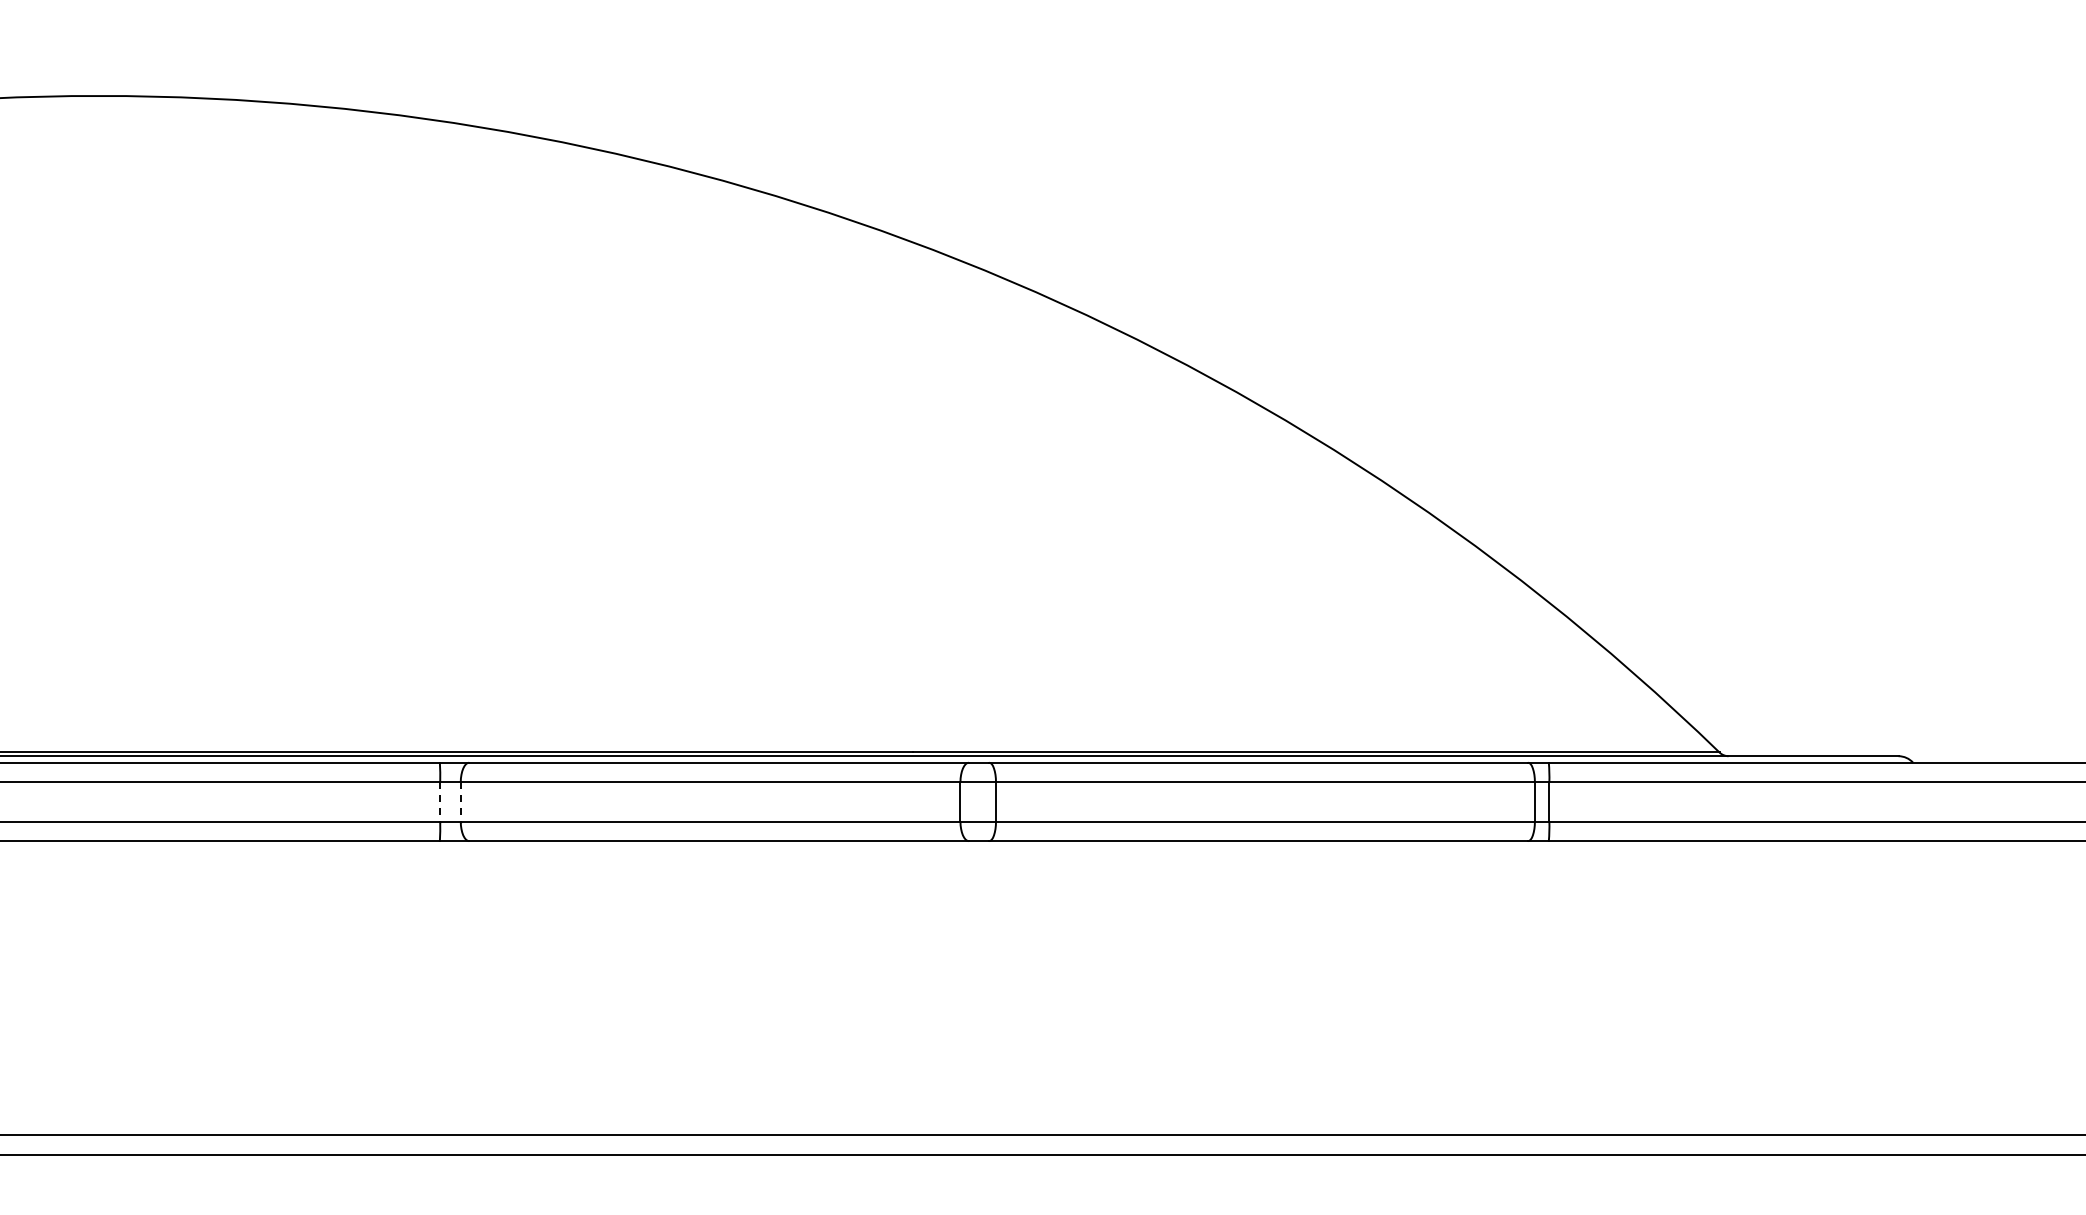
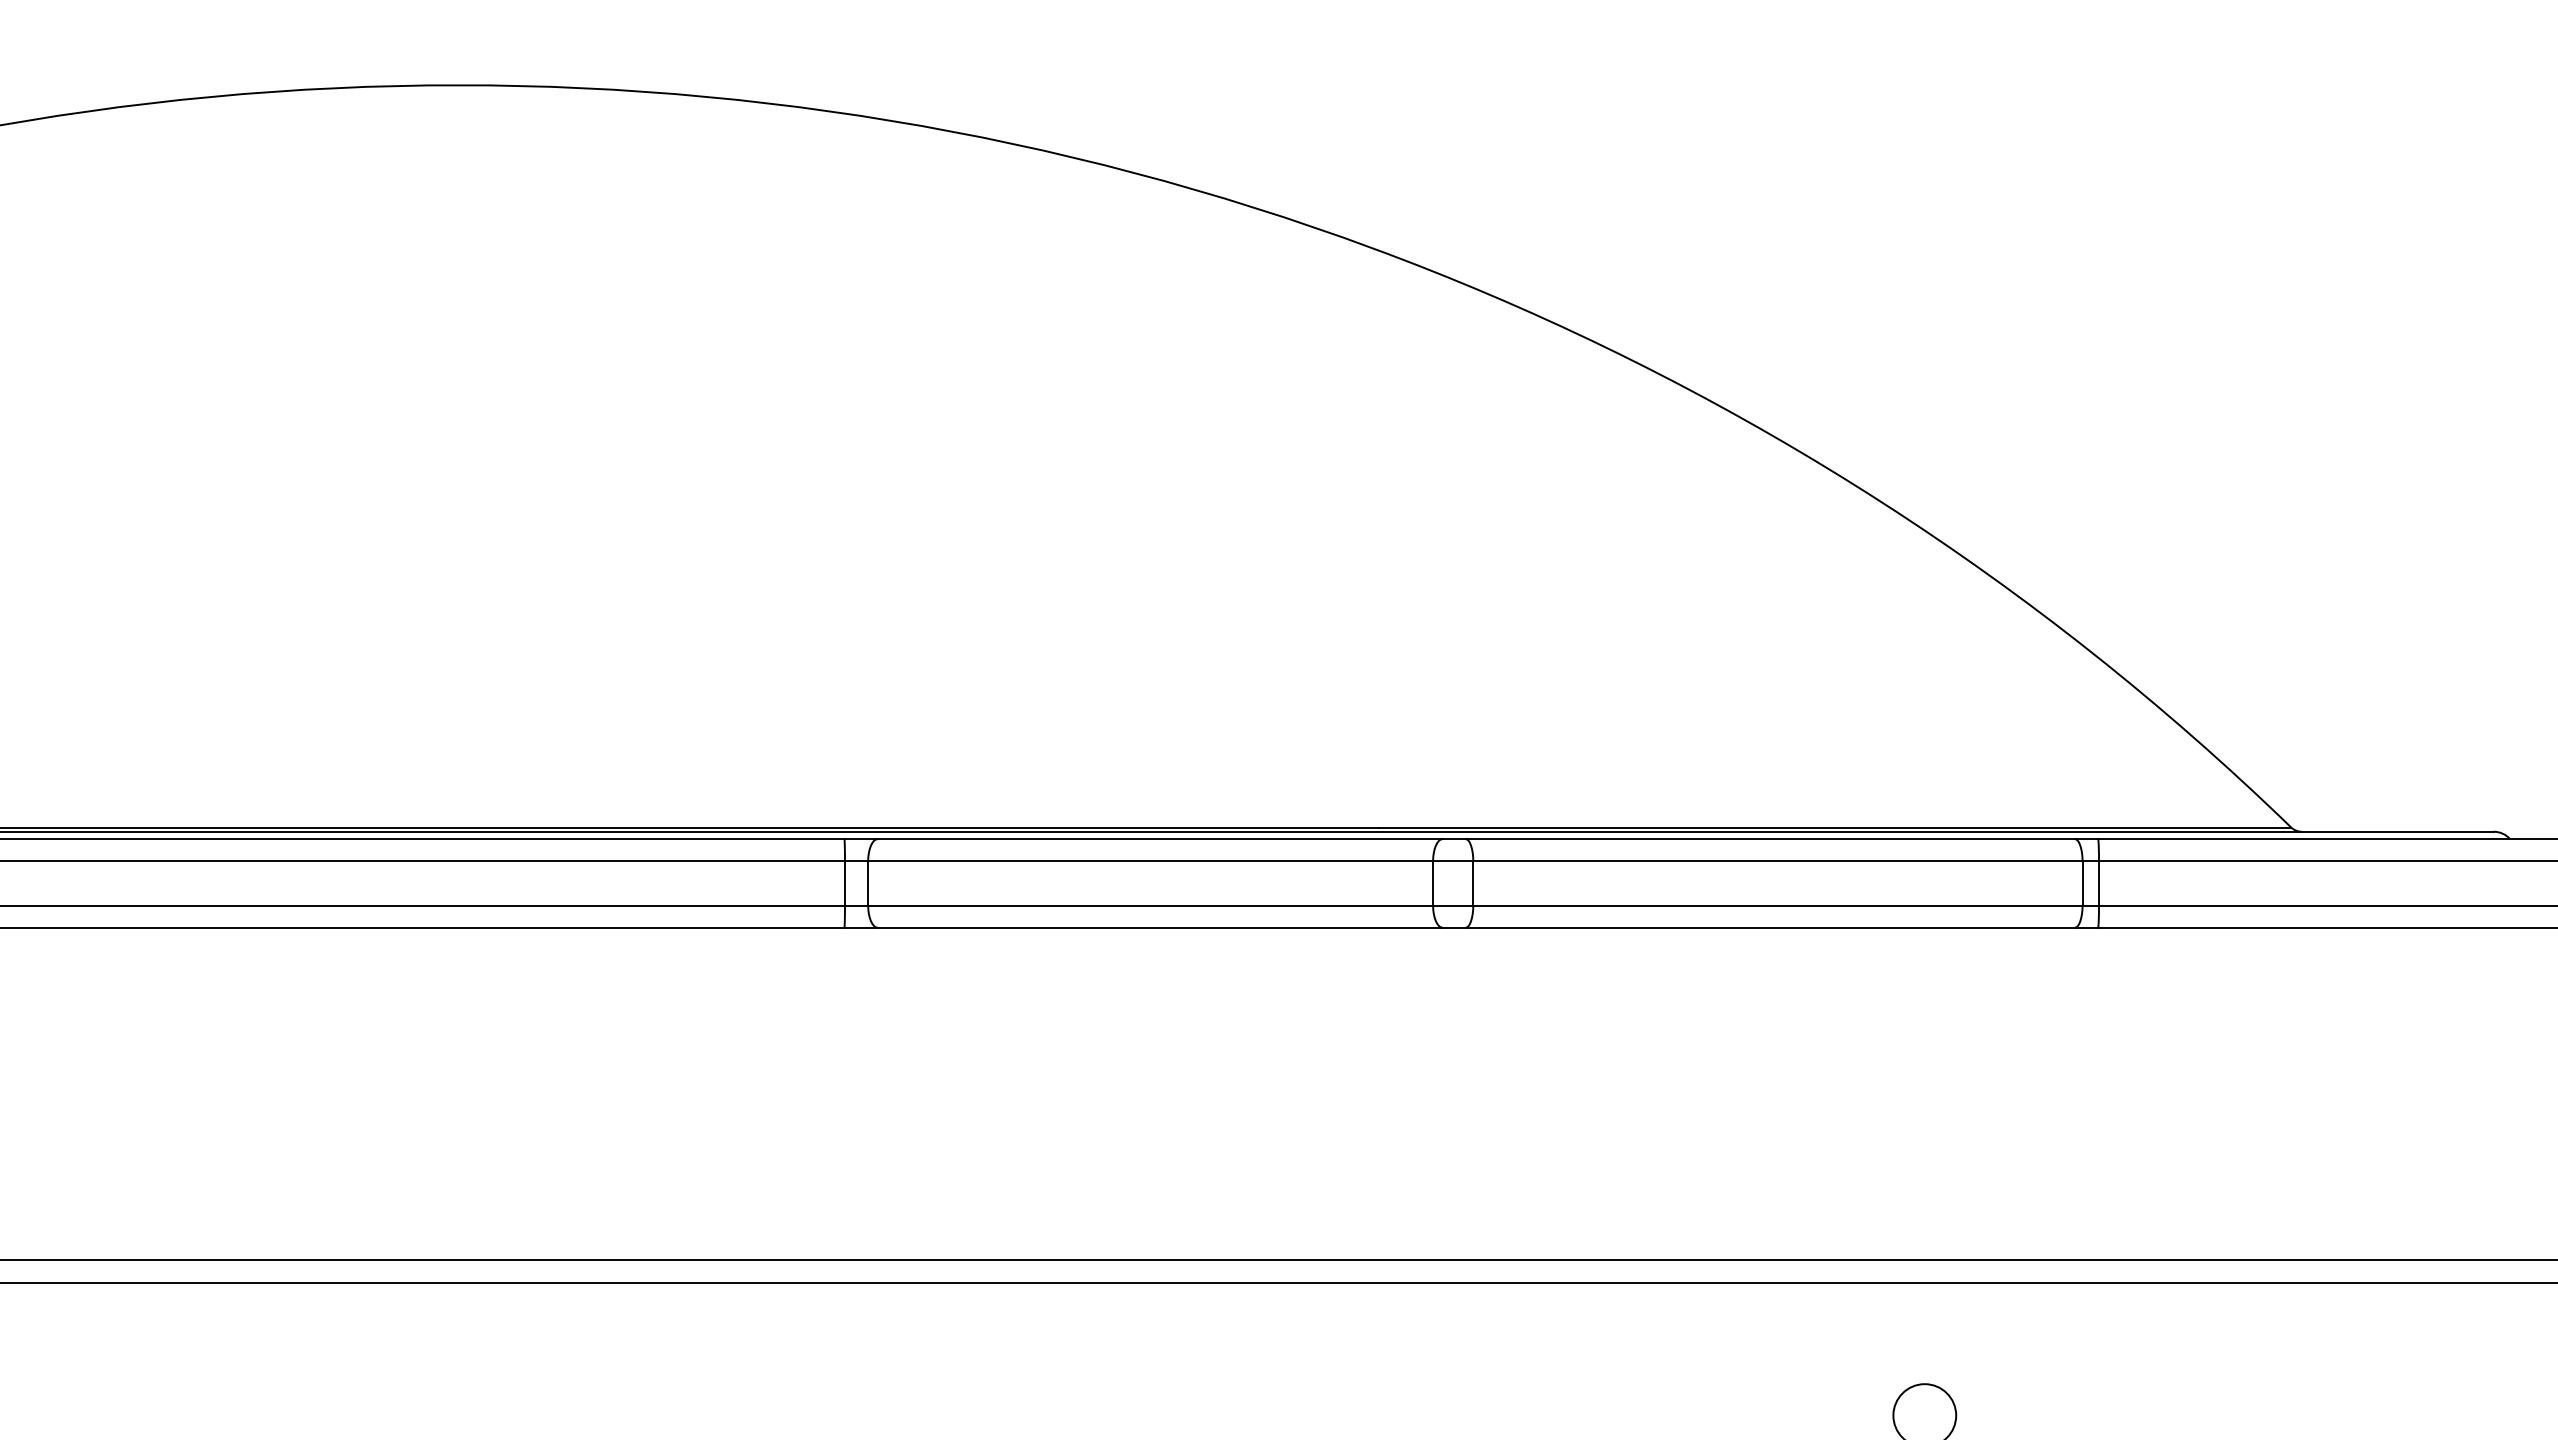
line: (439, 801) -> (844, 883), dashed -> solid
line: (461, 801) -> (868, 883), dashed -> solid

